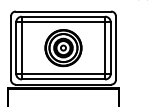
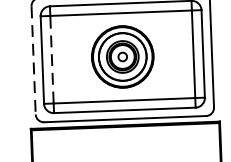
line: (11, 48) -> (34, 61), solid -> dashed
line: (21, 48) -> (51, 60), solid -> dashed

